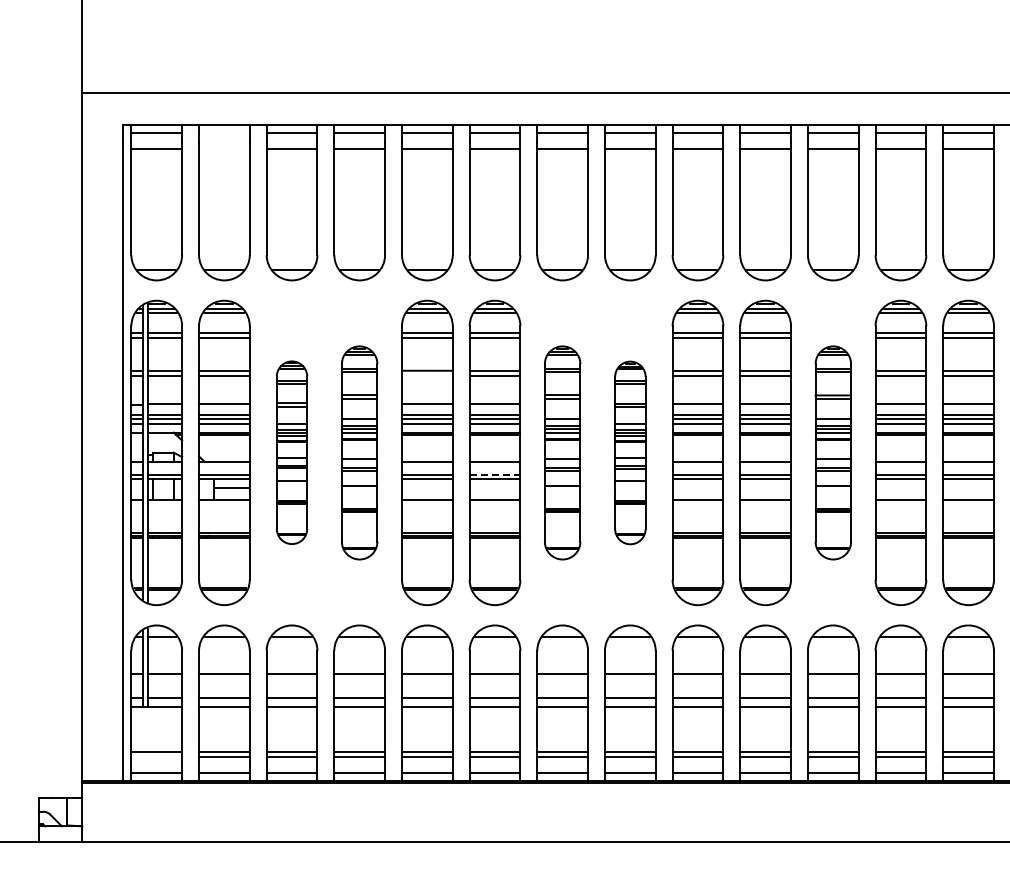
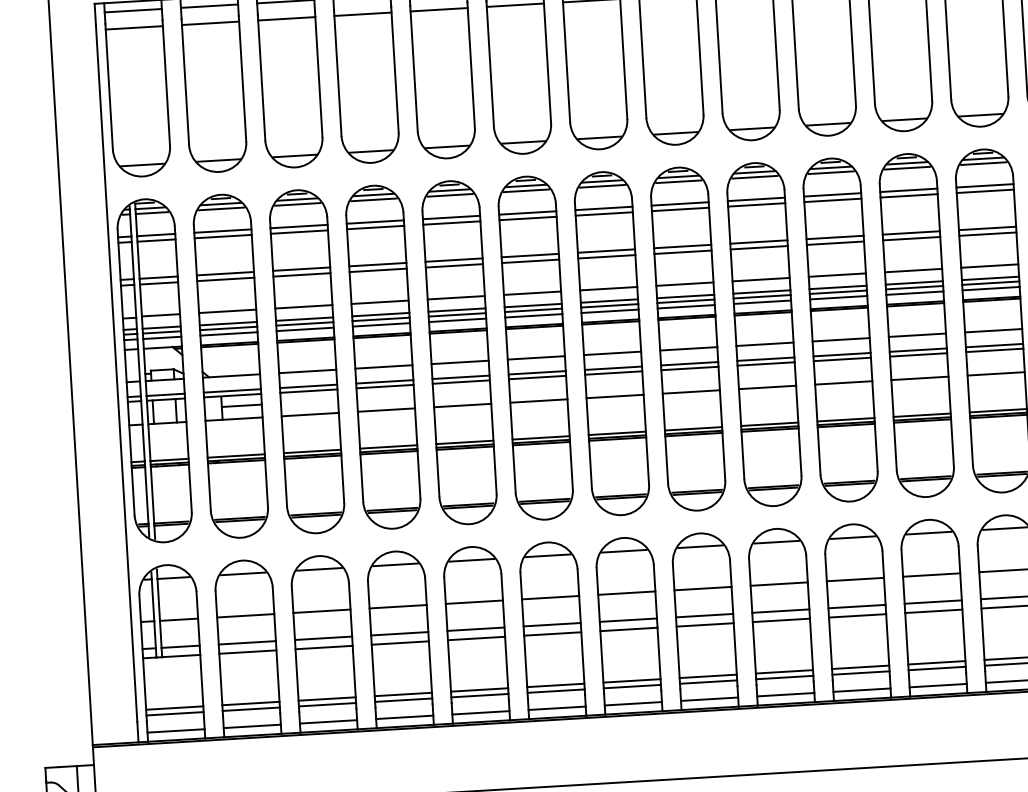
line: (224, 133) -> (209, 6), added
line: (224, 148) -> (210, 23), added
line: (427, 375) -> (454, 265), added
part: (291, 452) -> (306, 361), size x1.67
part: (359, 452) -> (383, 356), size x1.43
part: (562, 452) -> (611, 343), size x1.43
part: (630, 452) -> (688, 338), size x1.67
part: (833, 452) -> (917, 325), size x1.43
line: (495, 474) -> (537, 372), dashed -> solid
line: (156, 757) -> (174, 713), added

